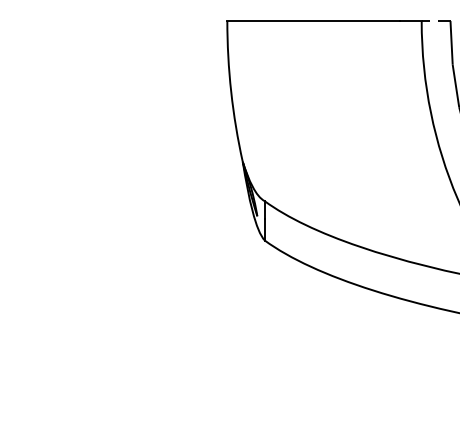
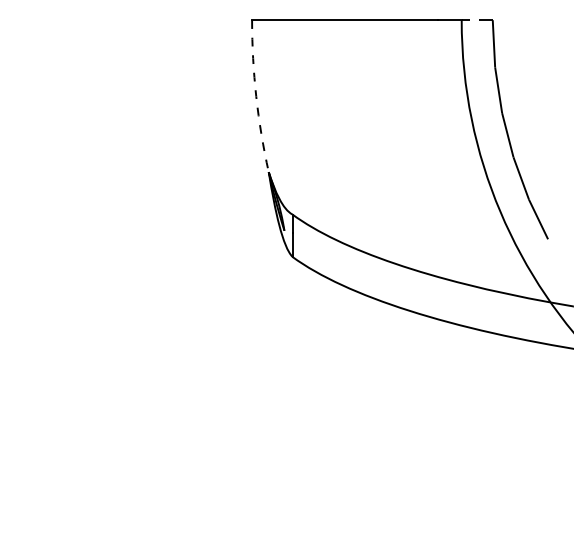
arc: (231, 91) -> (256, 96), solid -> dashed

